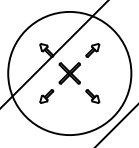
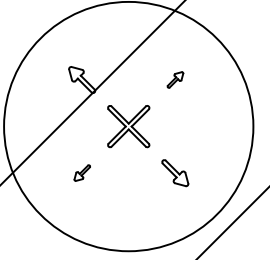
part: (92, 50) -> (174, 79), size x0.6
part: (46, 96) -> (81, 173), size x0.6

